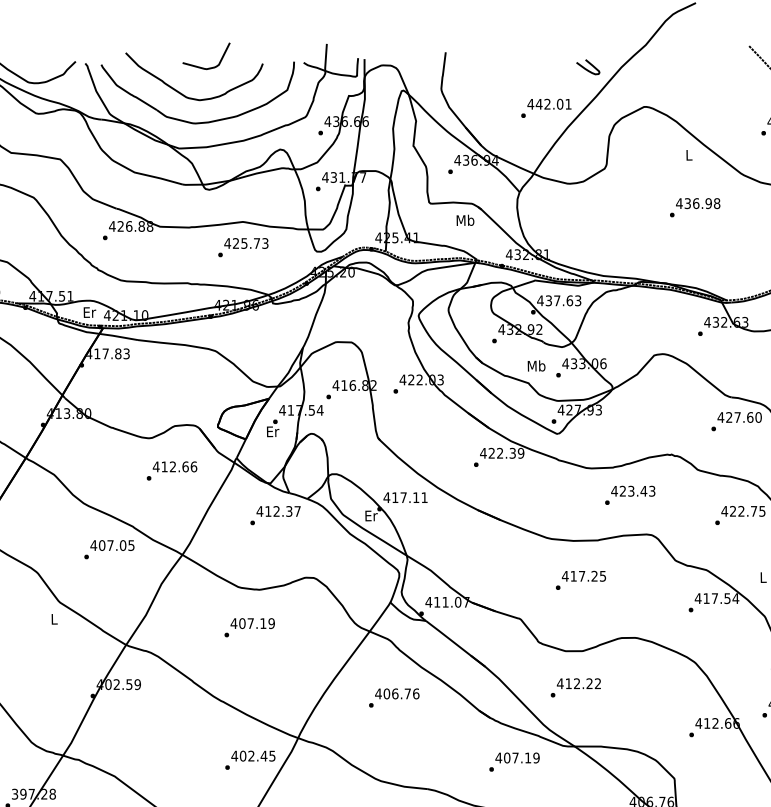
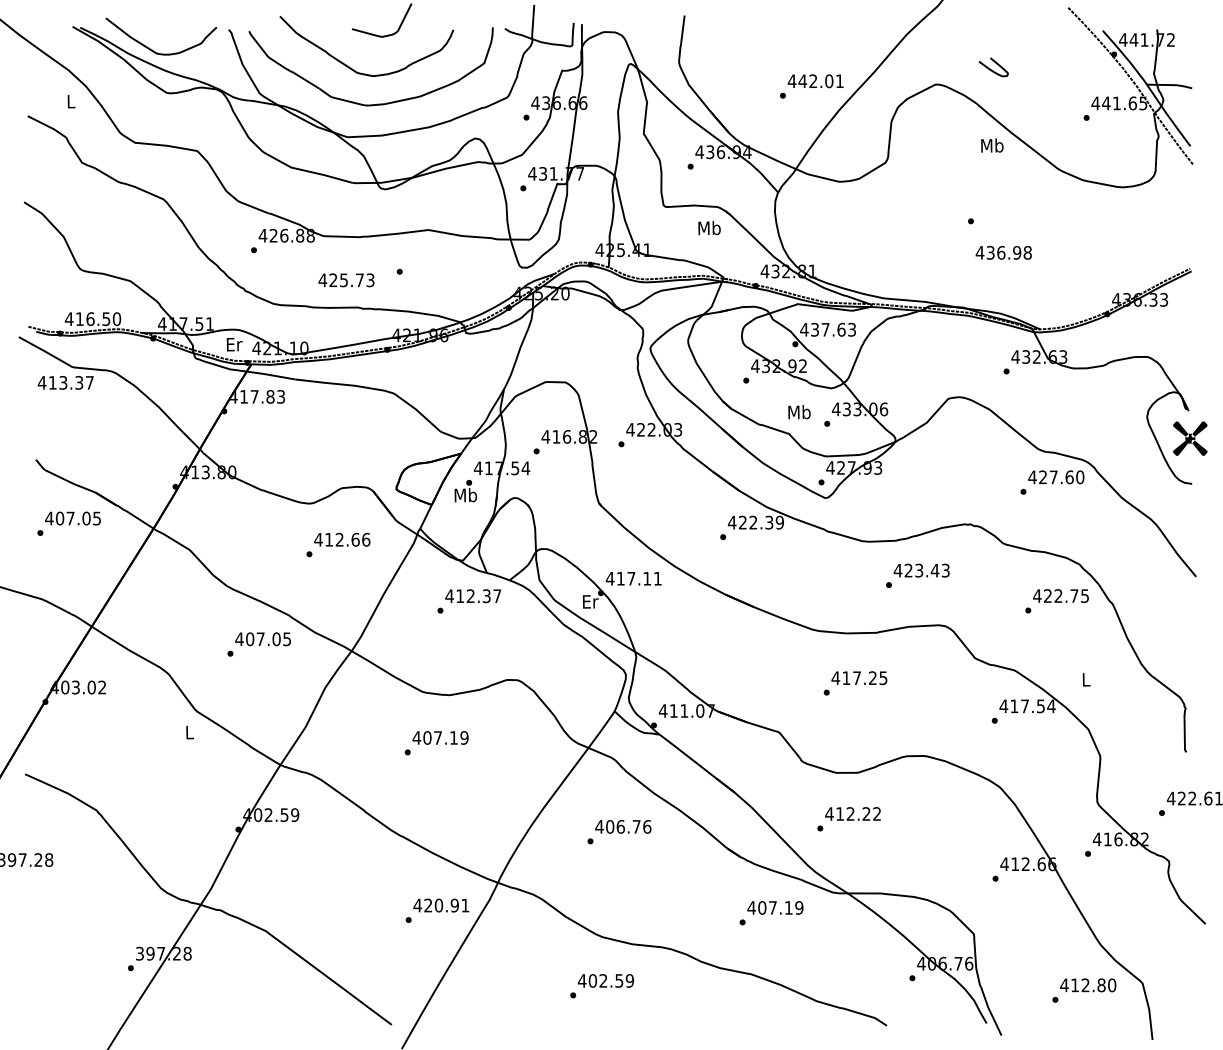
curve: (586, 68) -> (991, 69), moved
text: (689, 155) -> (992, 145), L -> Mb
text: (697, 203) -> (1003, 252), moved
text: (246, 243) -> (346, 280), moved
text: (272, 431) -> (465, 495), Er -> Mb
text: (257, 756) -> (446, 905), 402.45 -> 420.91

